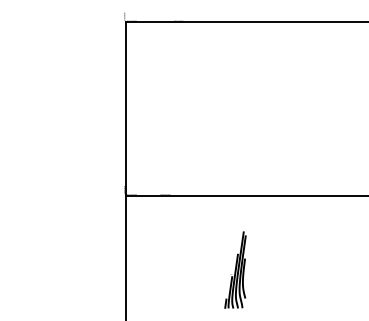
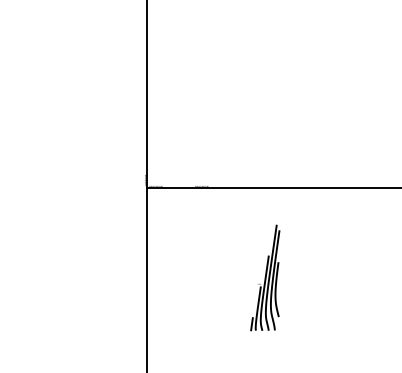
part: (235, 269) -> (265, 277), moved

